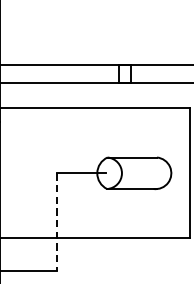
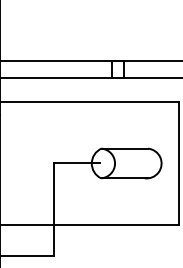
line: (56, 223) -> (53, 210), dashed -> solid

